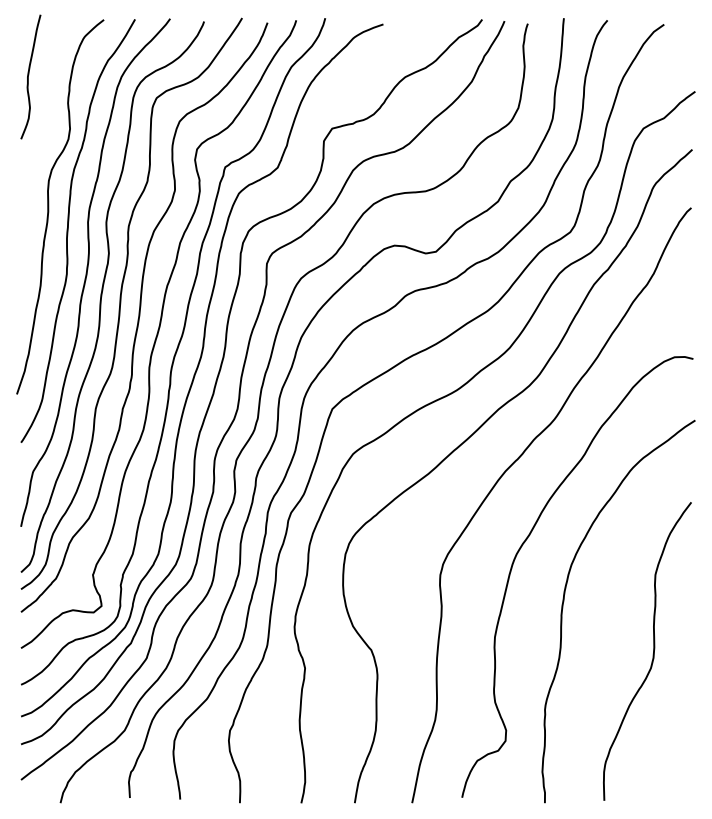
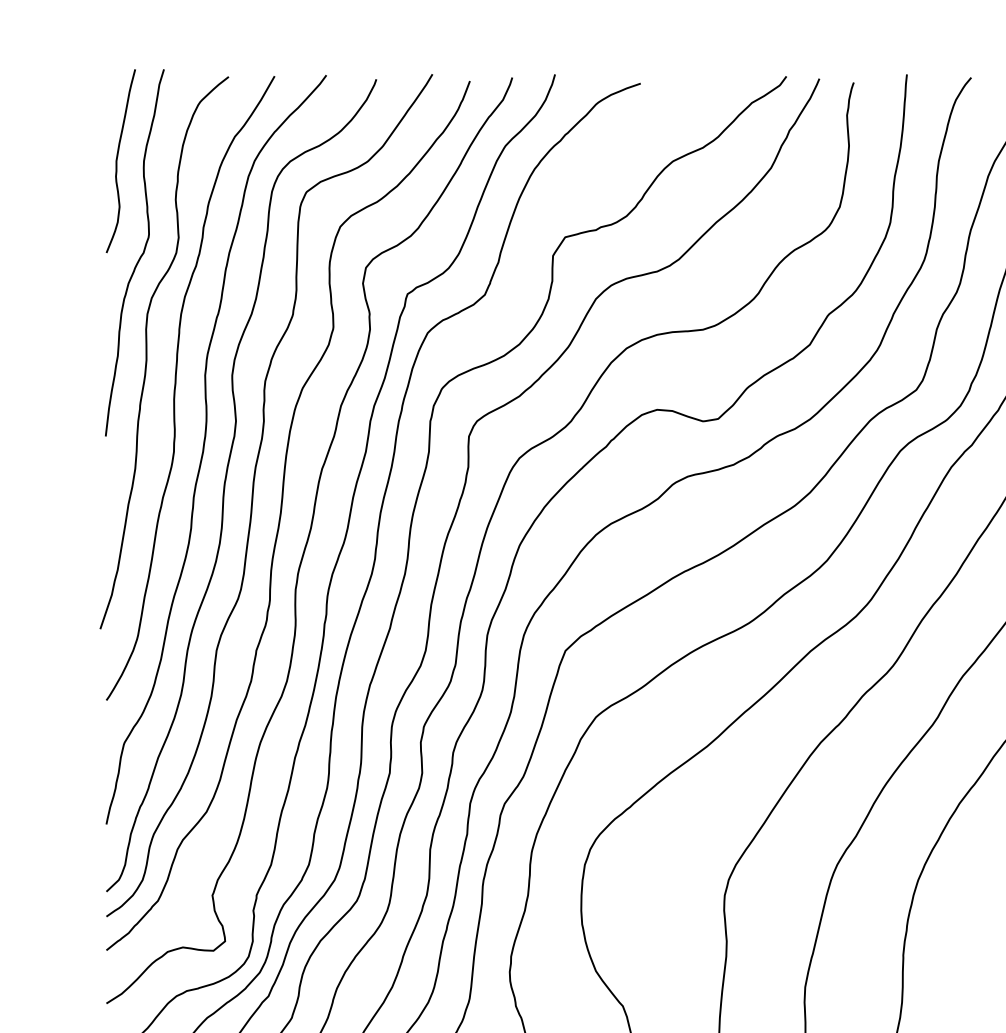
curve: (43, 141) -> (139, 256), added

